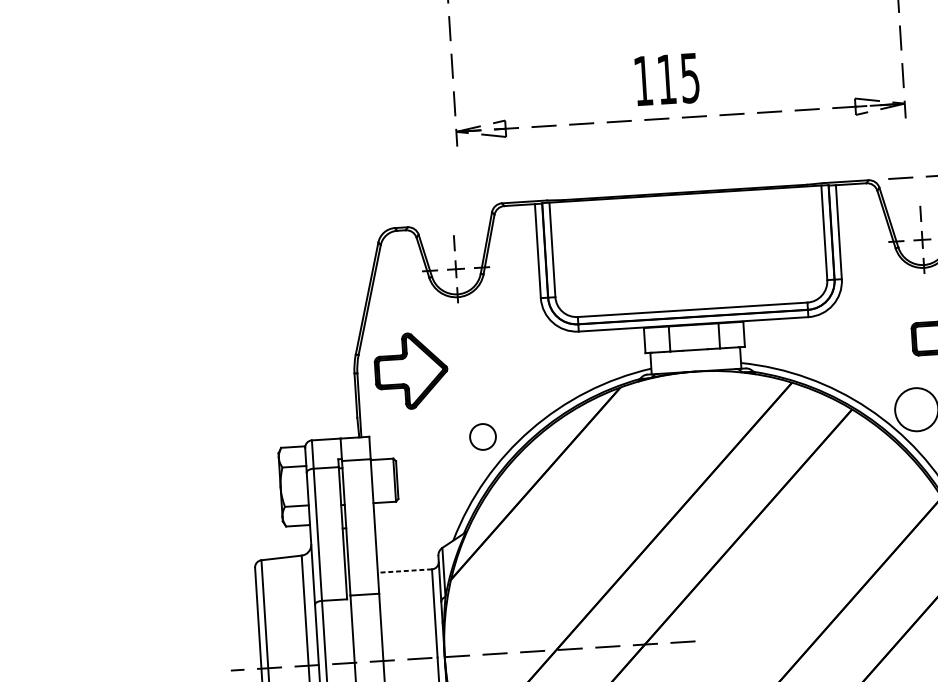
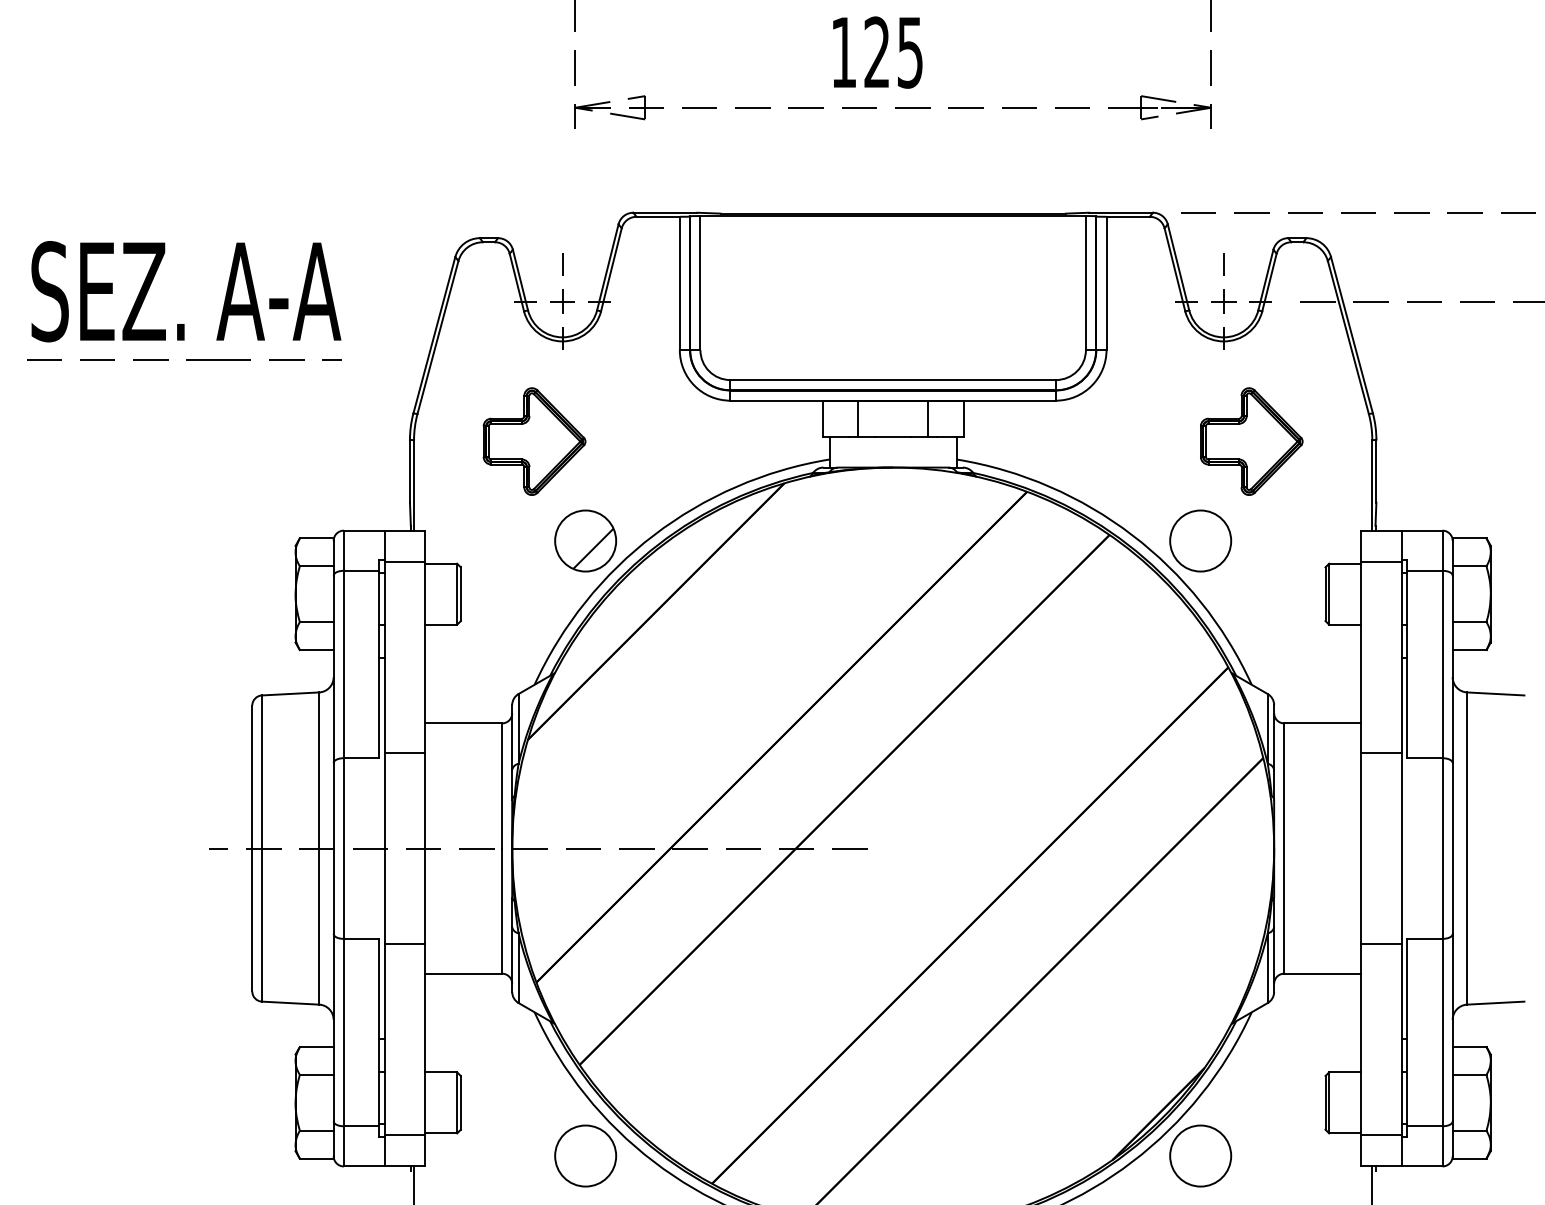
text: (666, 78) -> (876, 51), 115 -> 125
part: (190, 302) -> (184, 324), added
part: (411, 371) -> (534, 441), moved
part: (482, 436) -> (585, 540), size x1.67
line: (404, 571) -> (463, 723), dashed -> solid

